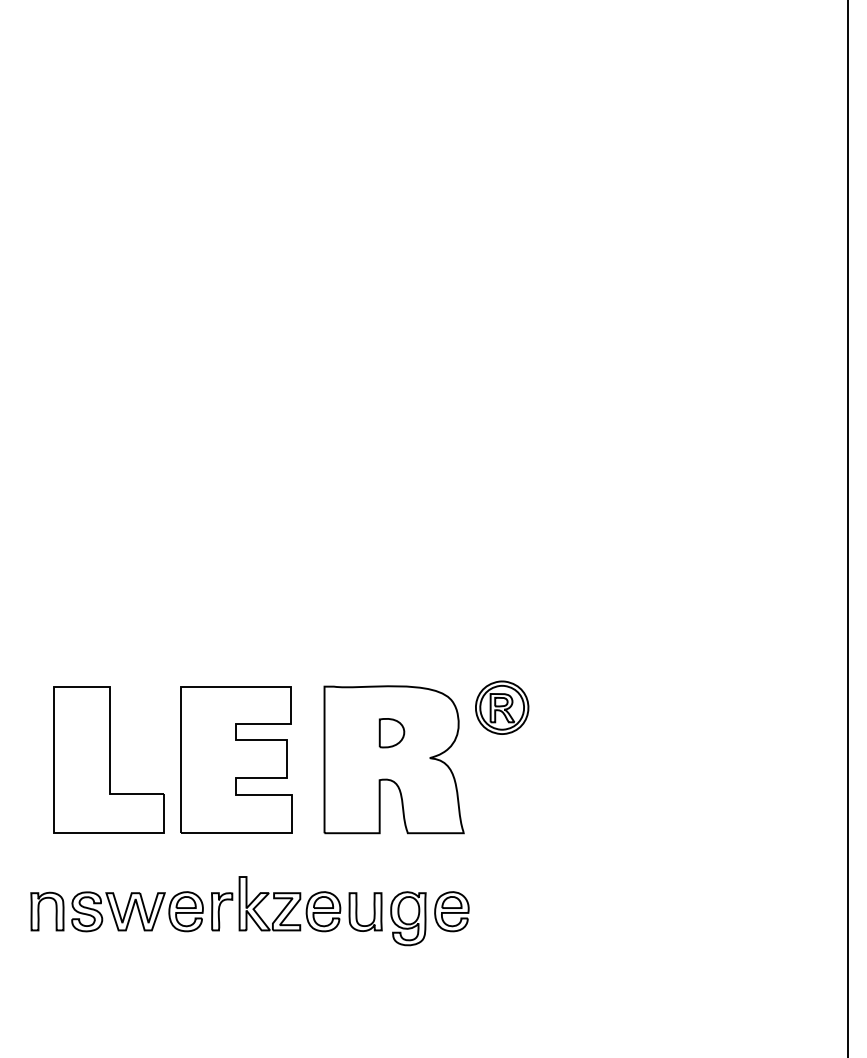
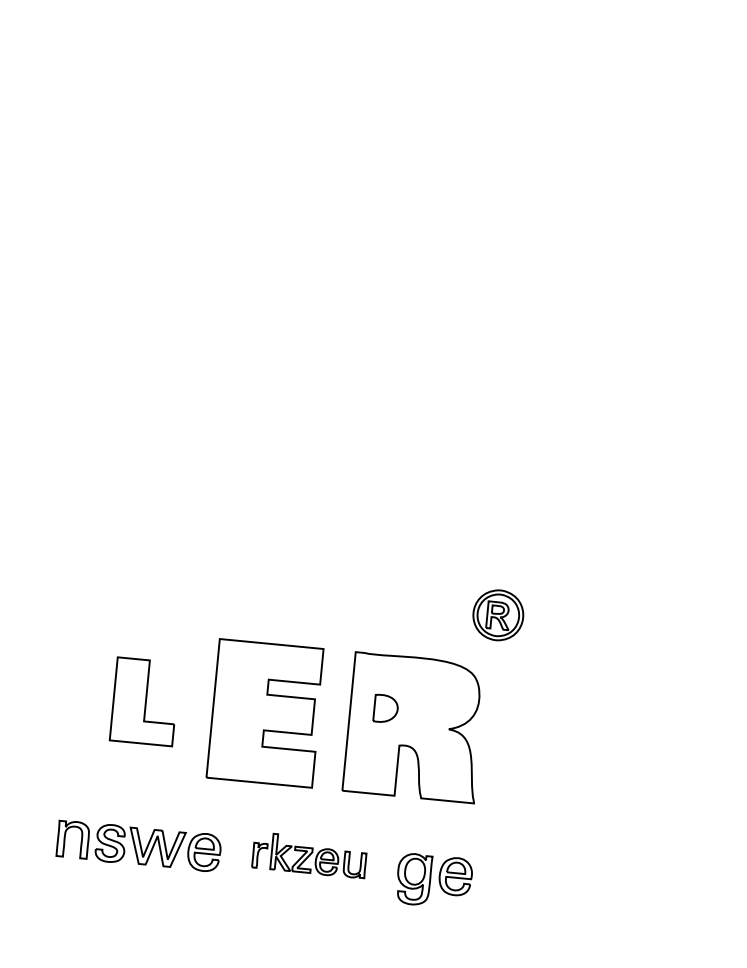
part: (502, 707) -> (498, 615), moved
part: (391, 733) -> (385, 709), moved
part: (108, 759) -> (144, 701), size x0.6
part: (296, 904) -> (309, 855), size x0.7

